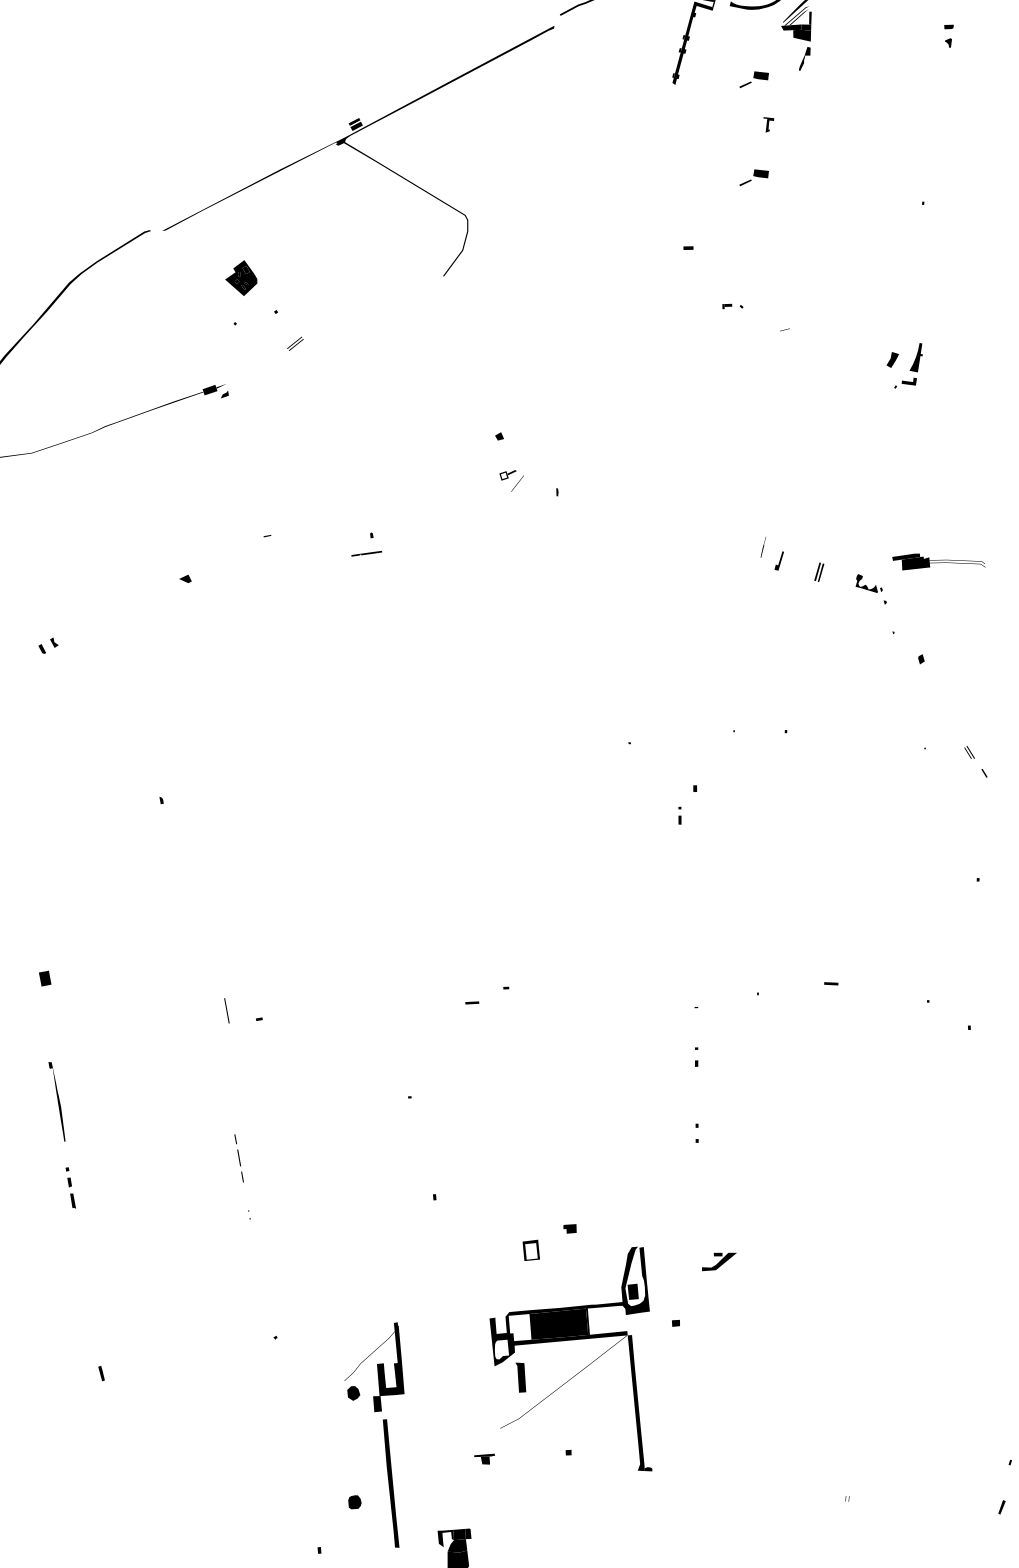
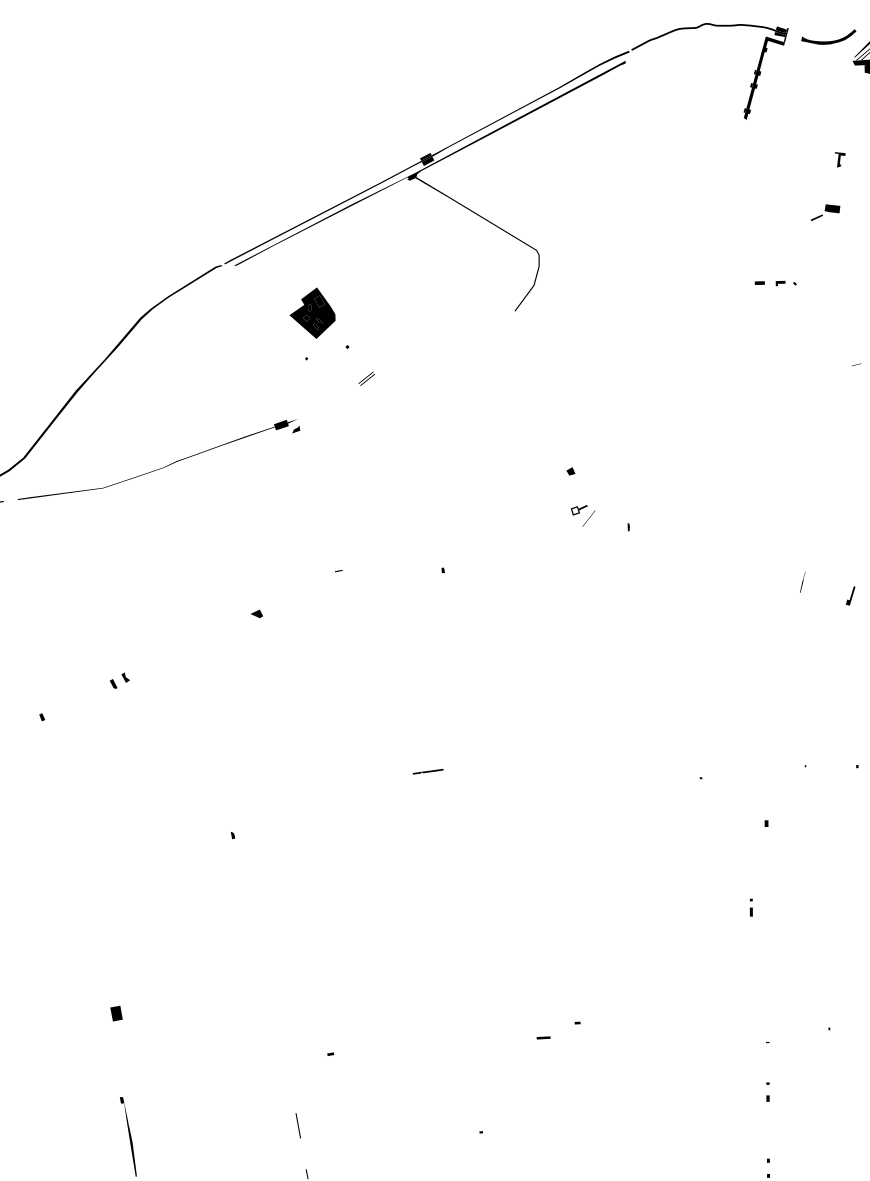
part: (753, 79) -> (824, 114), removed
fill: (355, 122) -> (426, 157), added
part: (241, 277) -> (312, 312), size x1.43
part: (732, 306) -> (785, 283), moved
part: (763, 547) -> (802, 582), moved
line: (366, 553) -> (427, 771), moved
line: (679, 815) -> (750, 907), moved
line: (226, 1010) -> (297, 1125), moved

